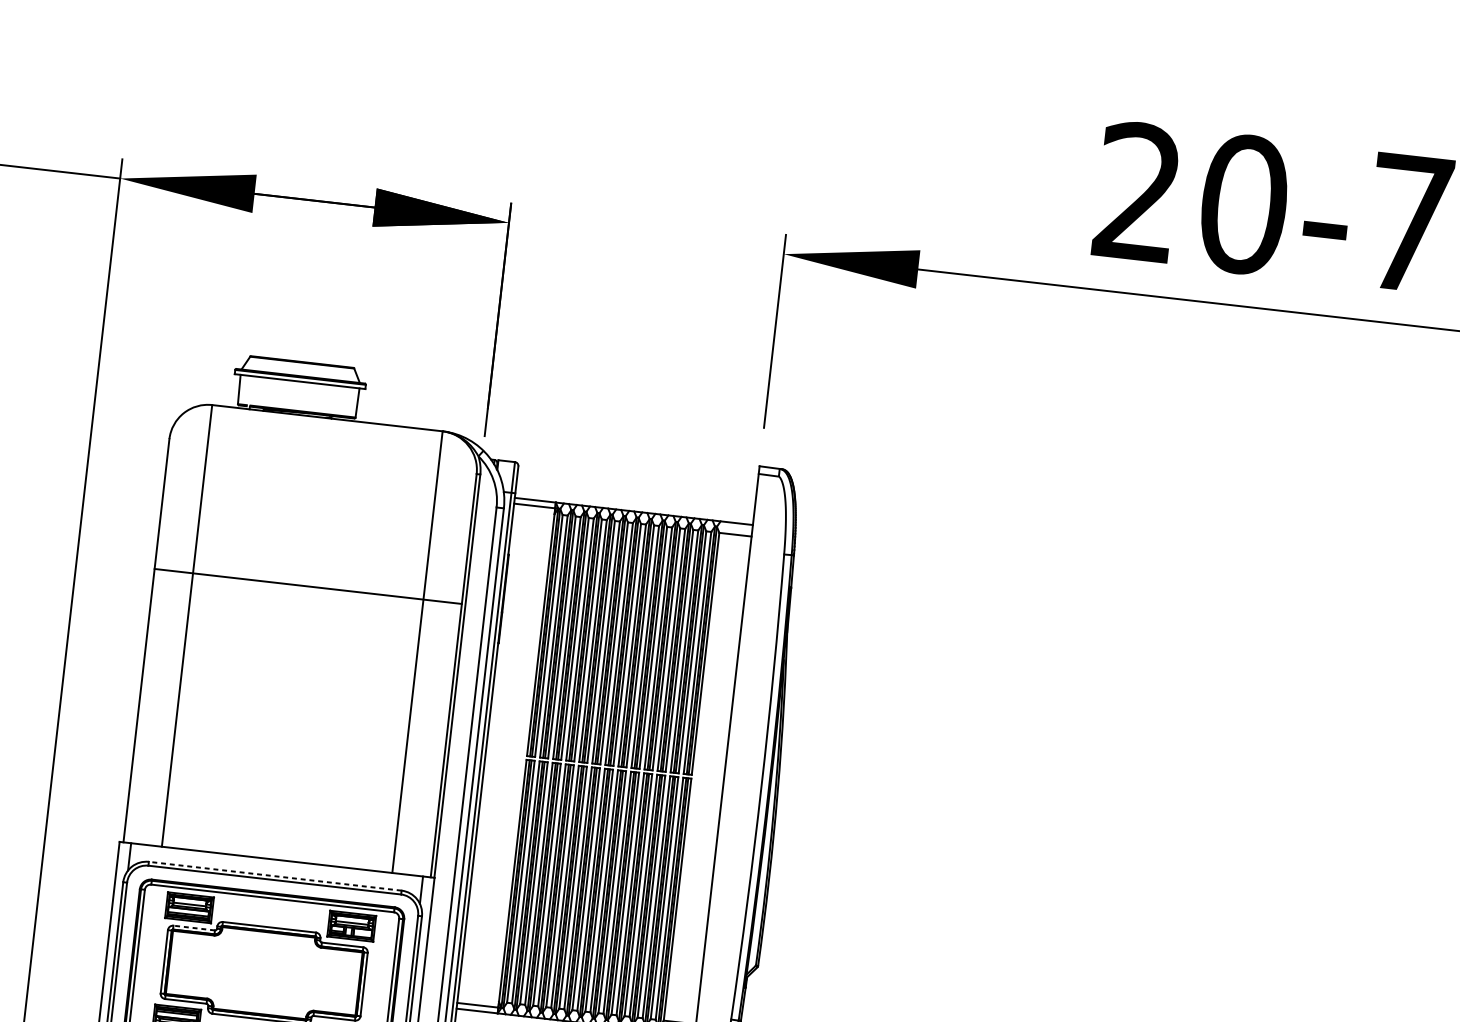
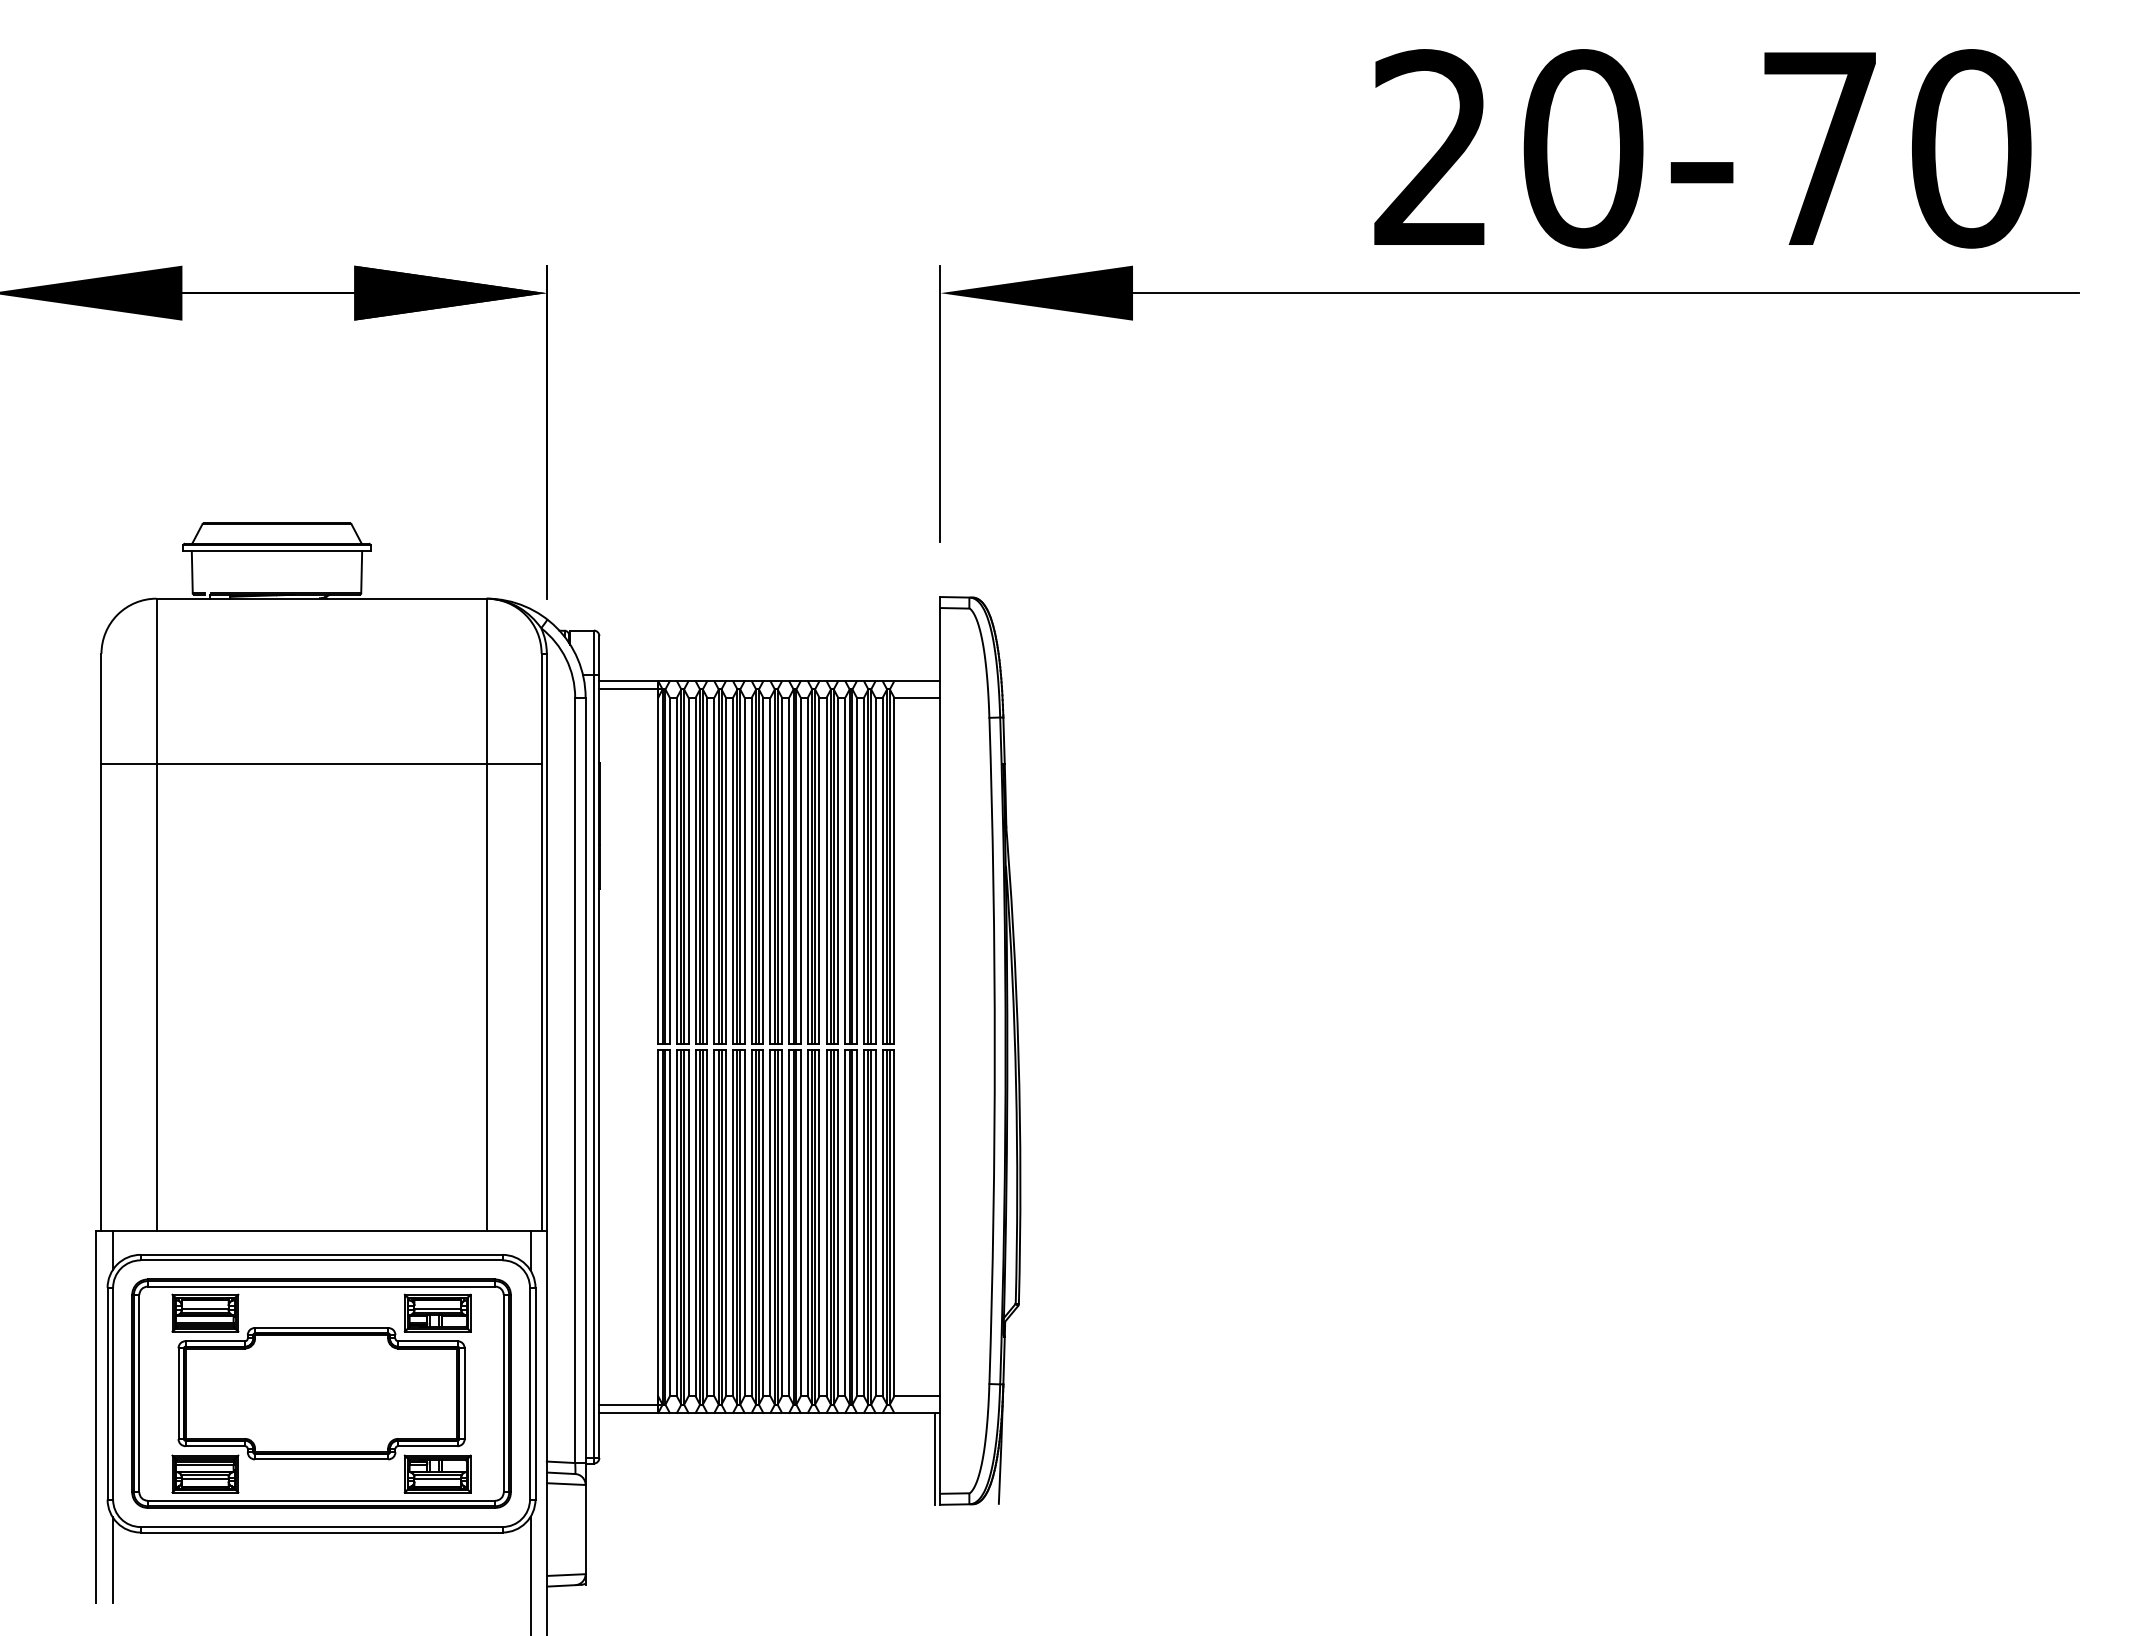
line: (308, 586) -> (321, 763), moved
line: (275, 876) -> (321, 1254), dashed -> solid
line: (194, 928) -> (215, 1341), dashed -> solid

